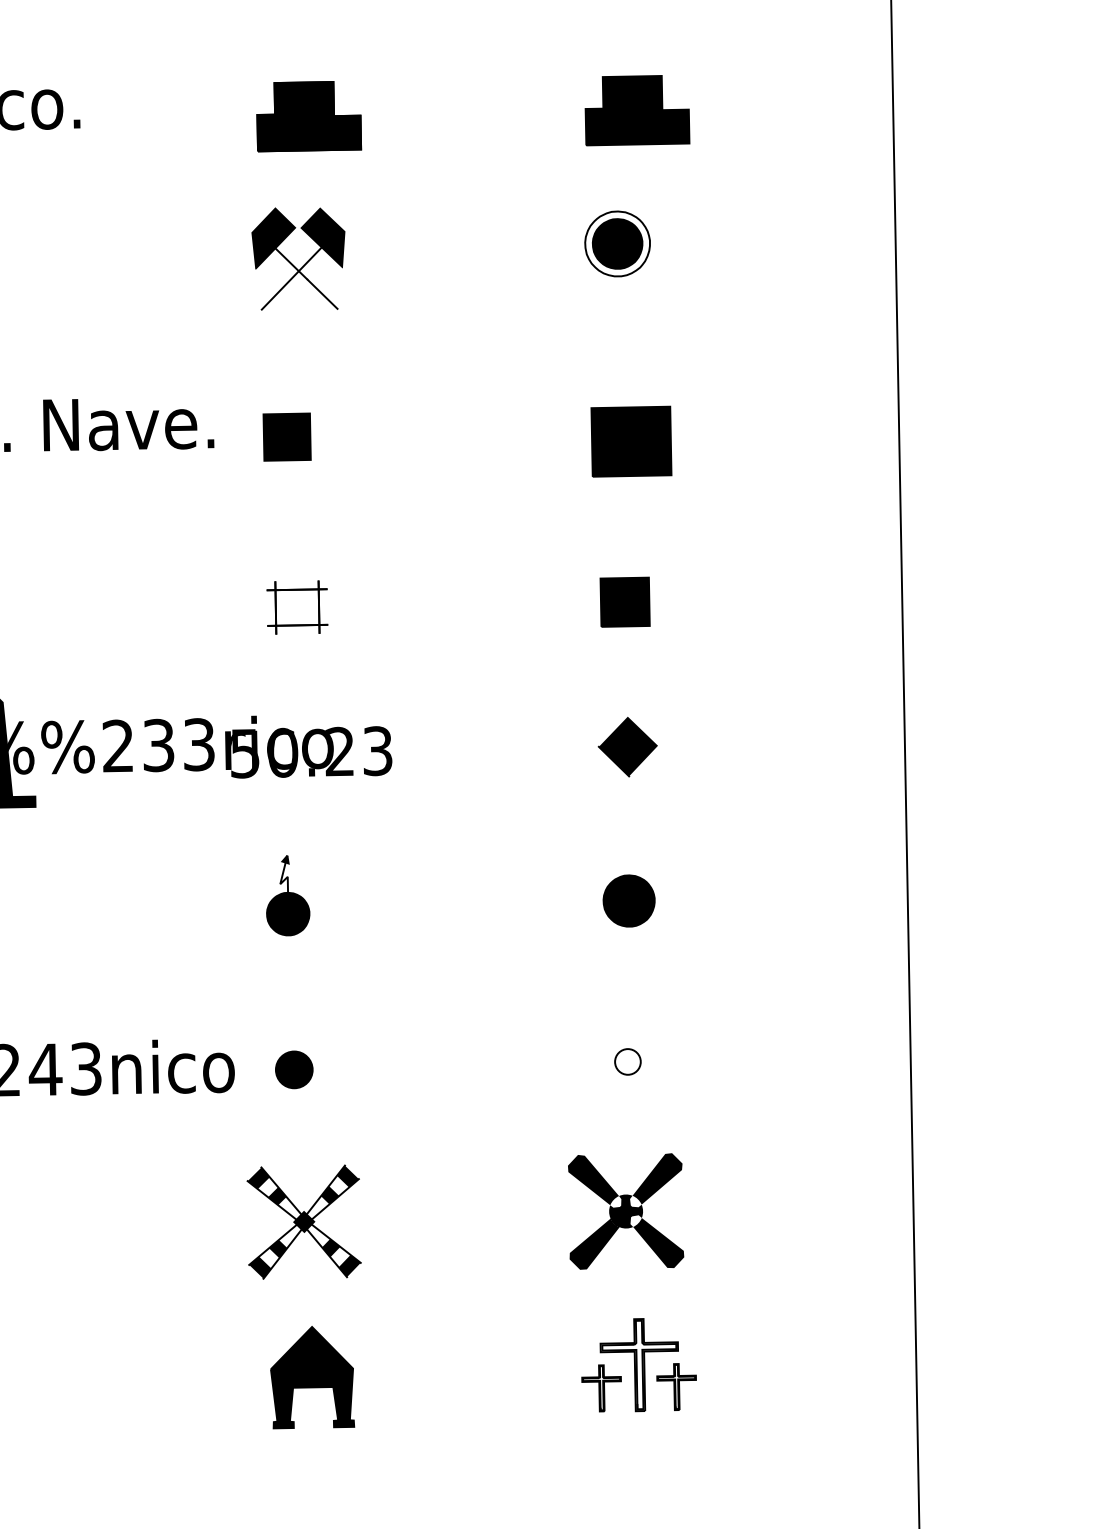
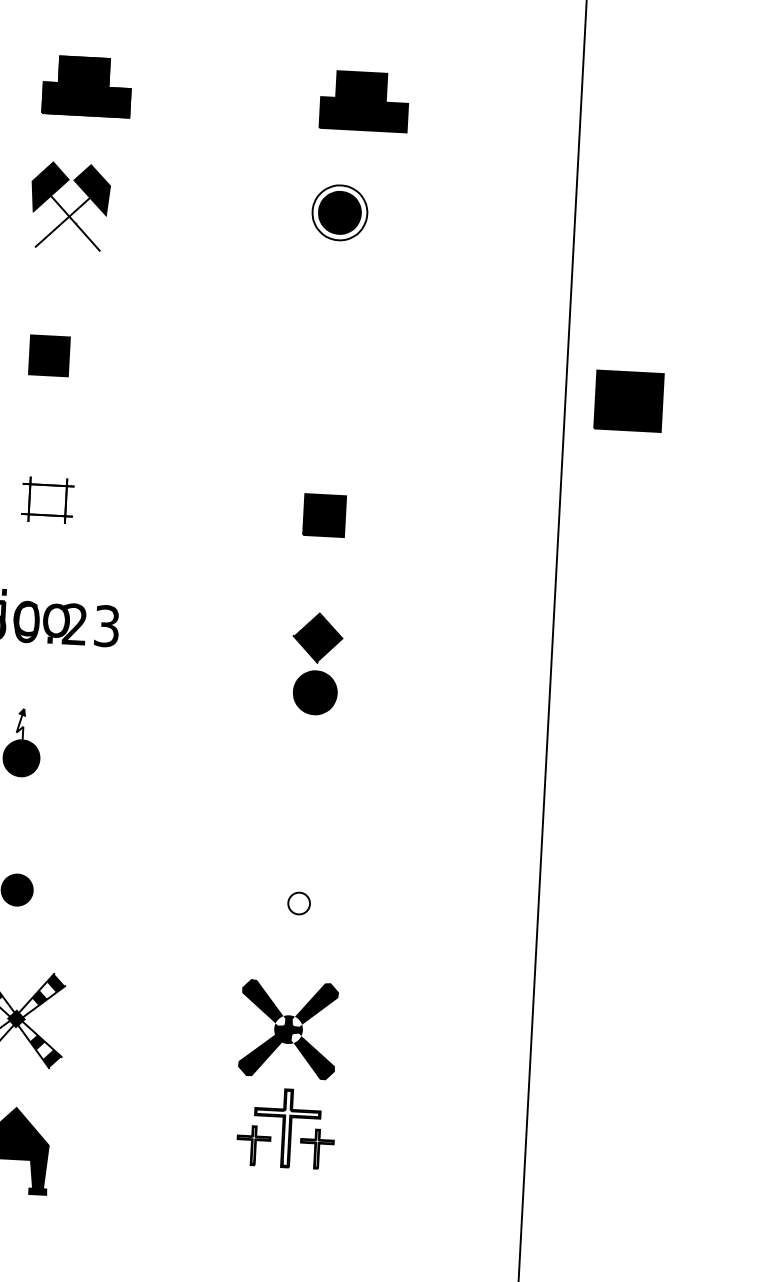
part: (631, 441) -> (629, 401), moved
part: (628, 900) -> (314, 692), moved
part: (638, 1365) -> (286, 1128), moved

